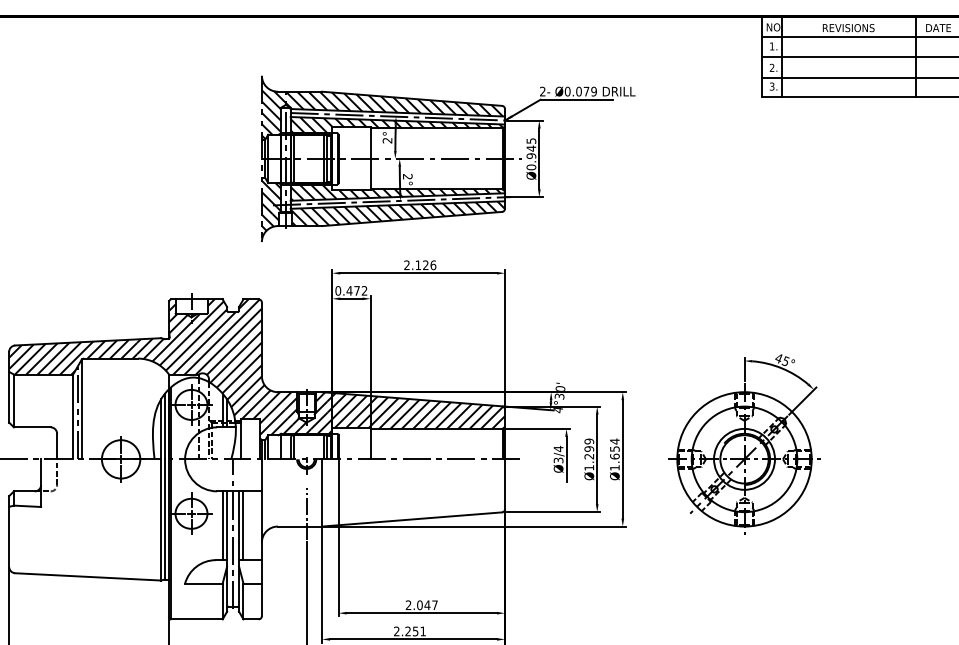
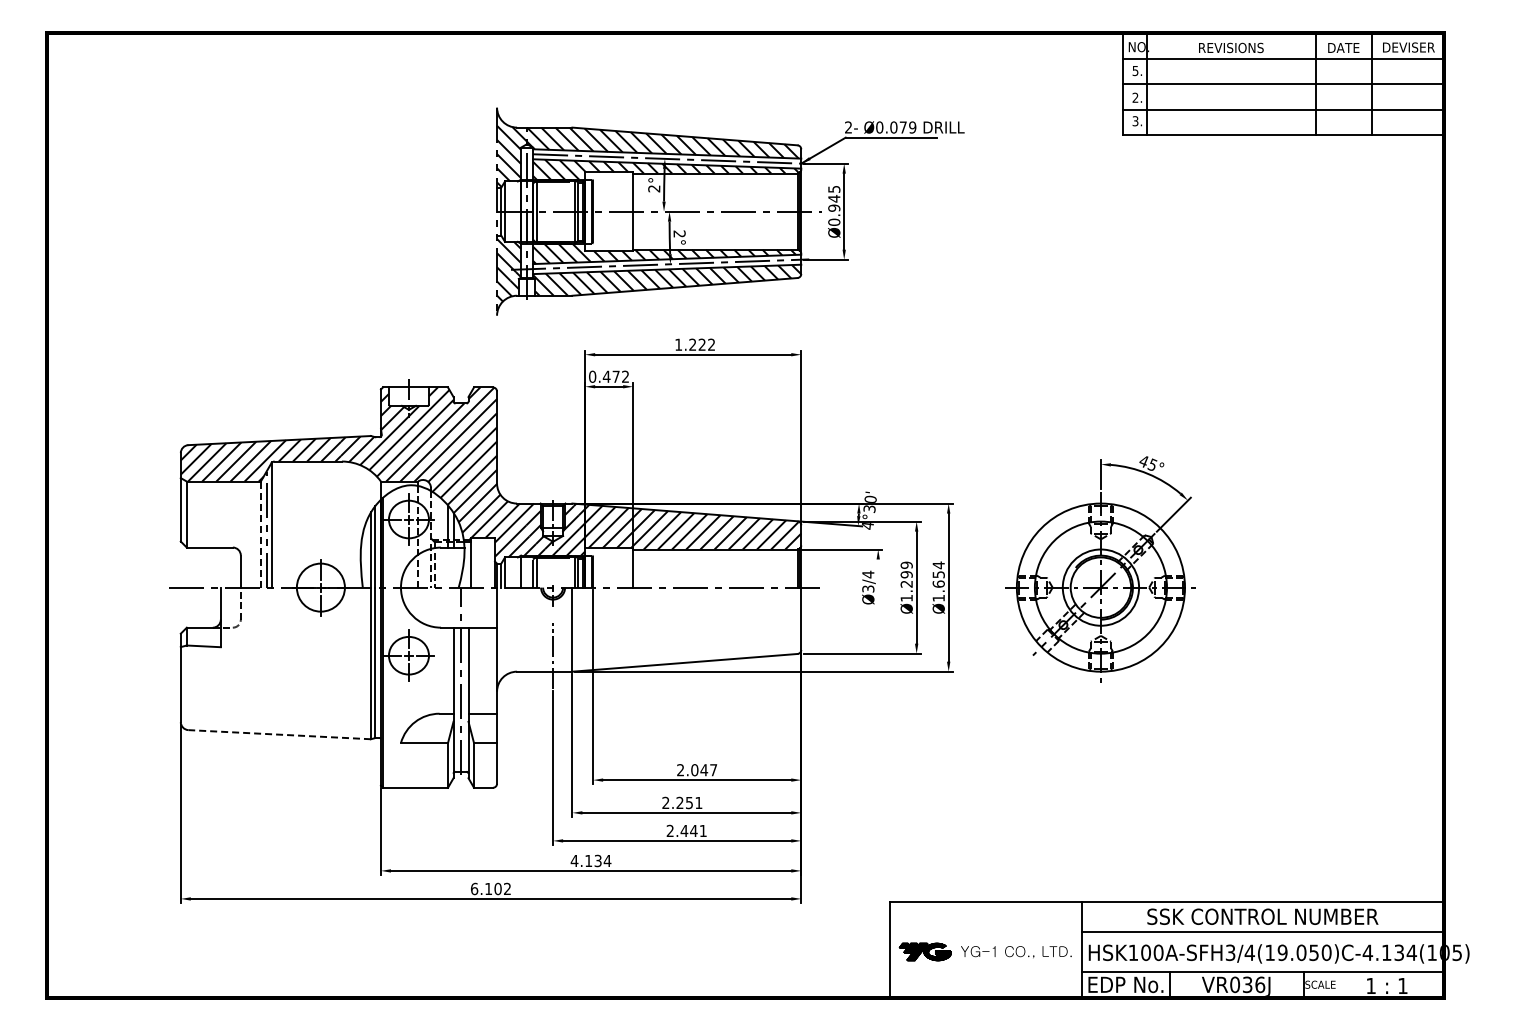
text: (772, 46) -> (1135, 71), 1. -> 5.
text: (420, 265) -> (695, 344), 2.126 -> 1.222
line: (72, 417) -> (260, 535), solid -> dashed
line: (566, 459) -> (878, 587), removed
line: (223, 525) -> (448, 670), removed
line: (243, 525) -> (474, 670), removed
line: (88, 576) -> (279, 734), solid -> dashed

